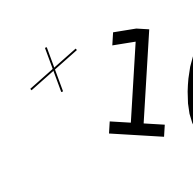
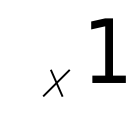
part: (53, 68) -> (56, 82), moved

